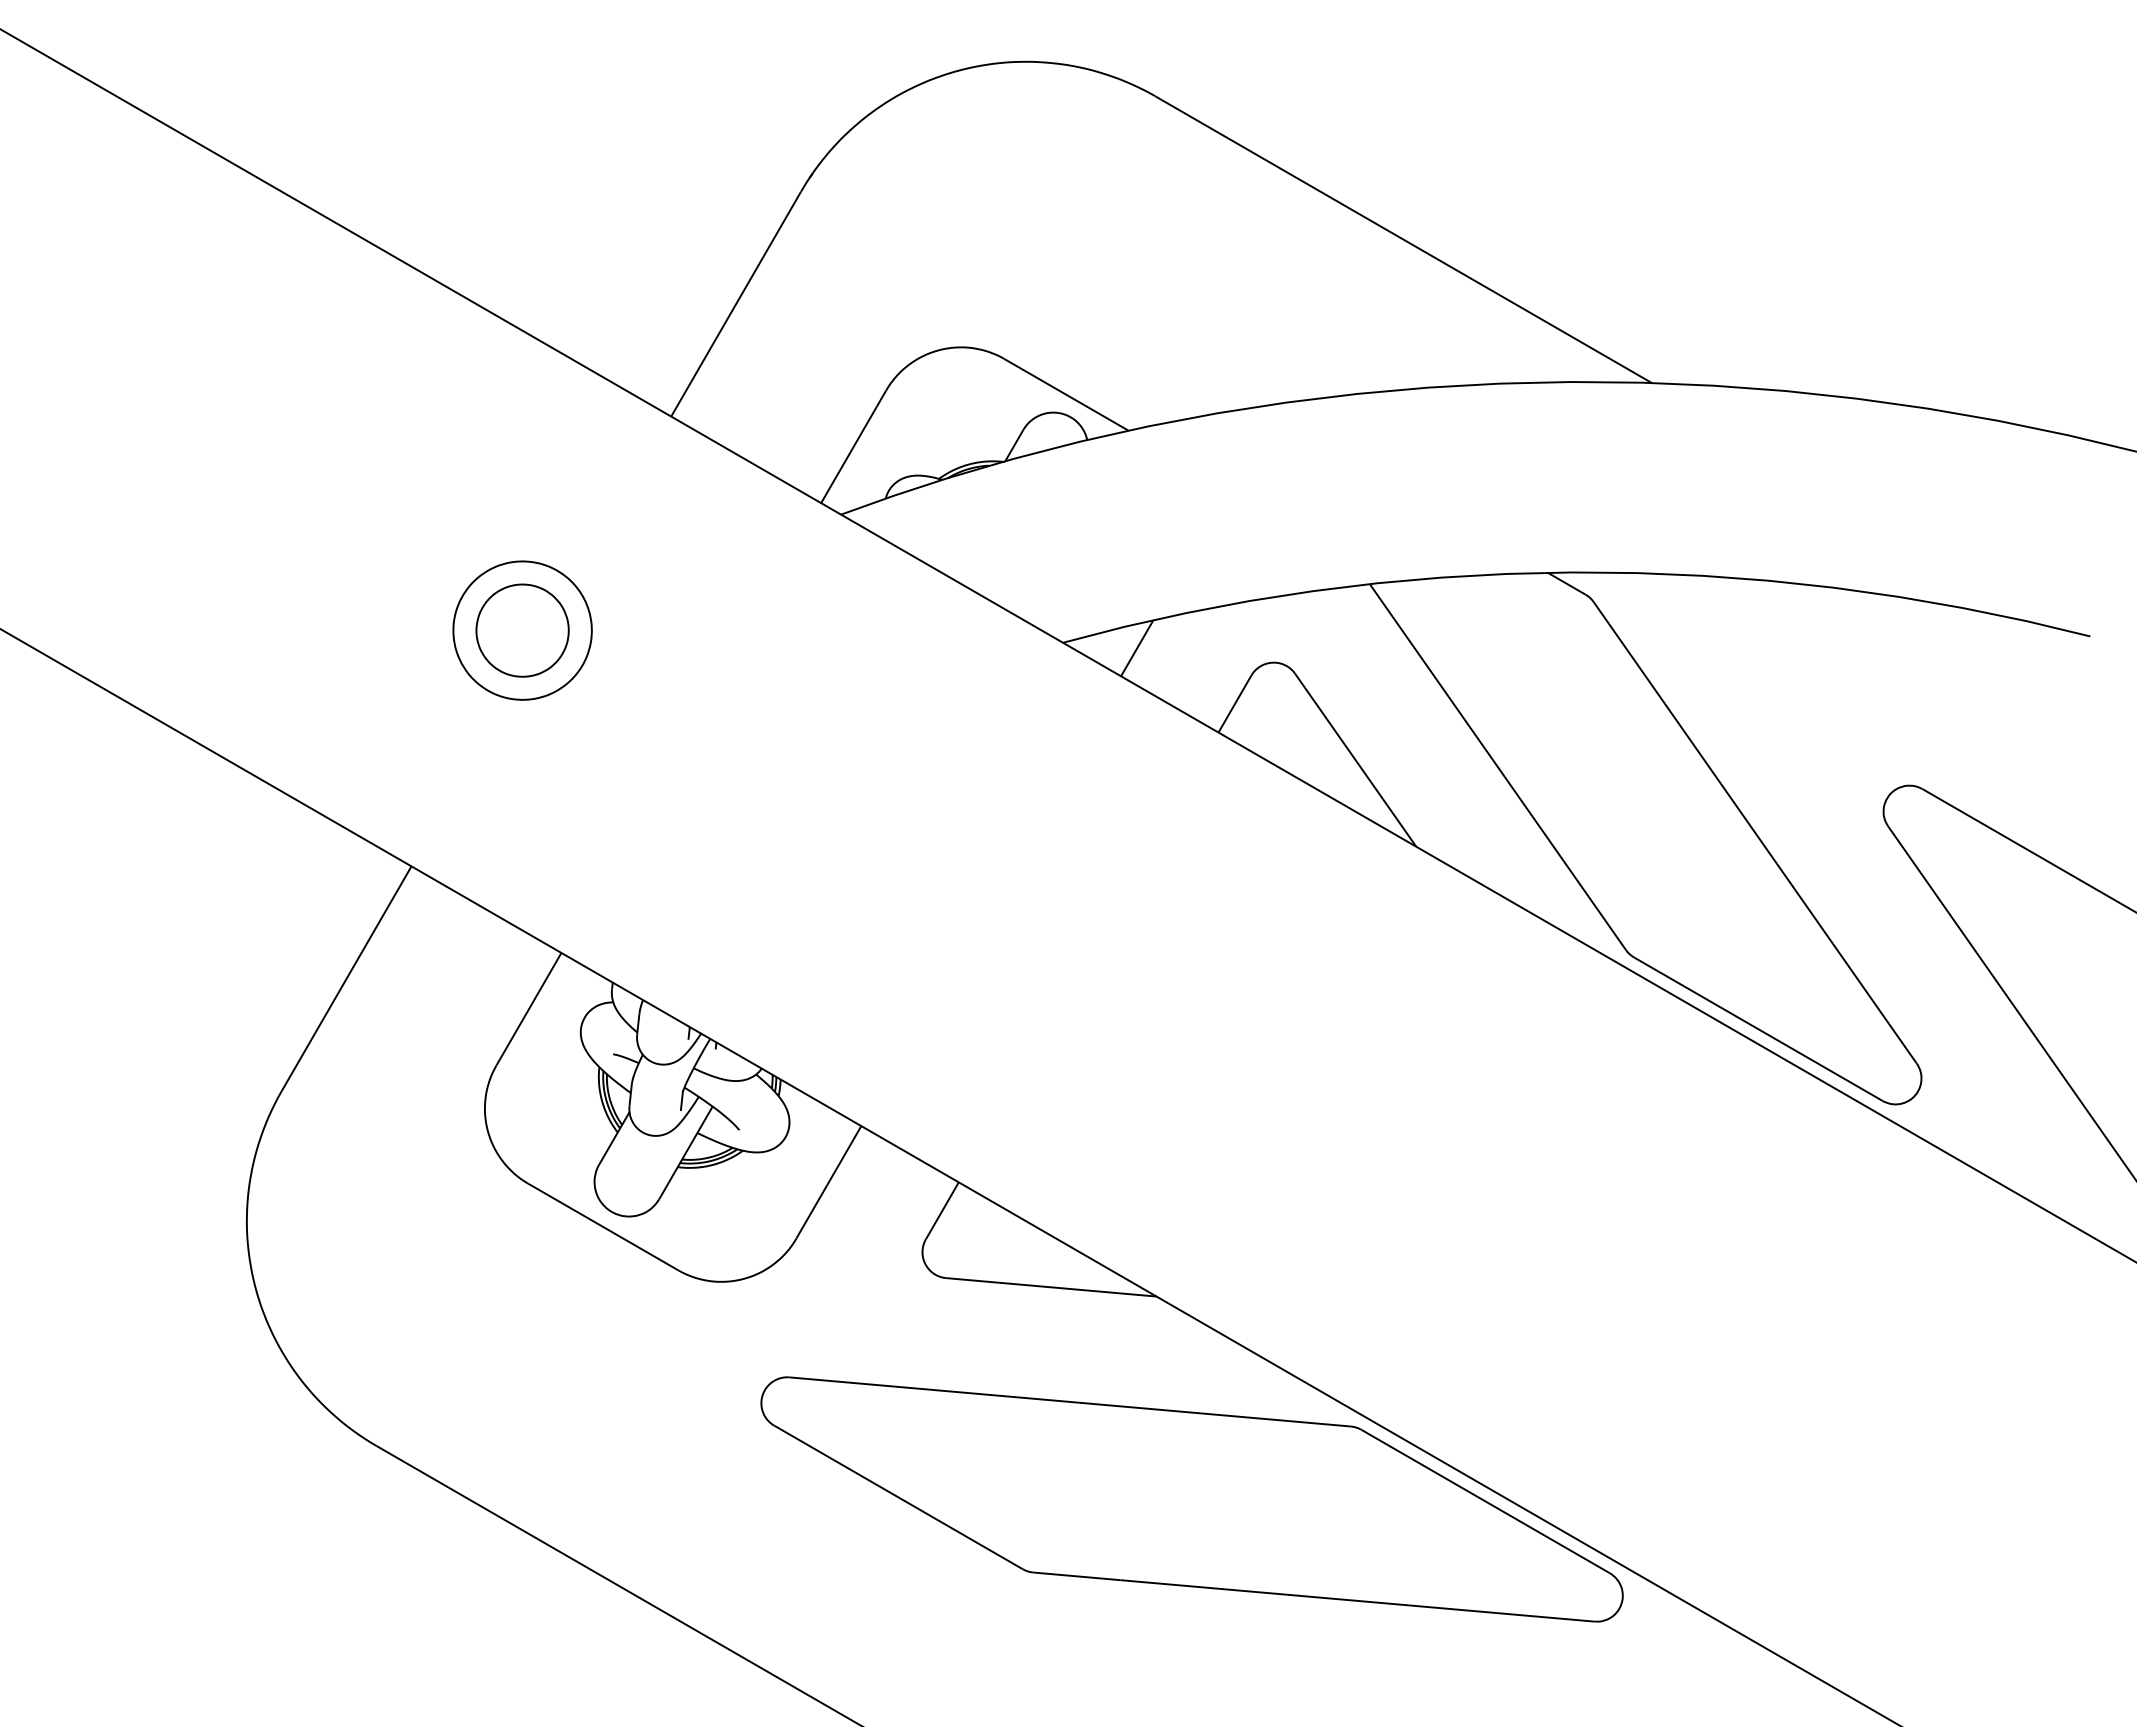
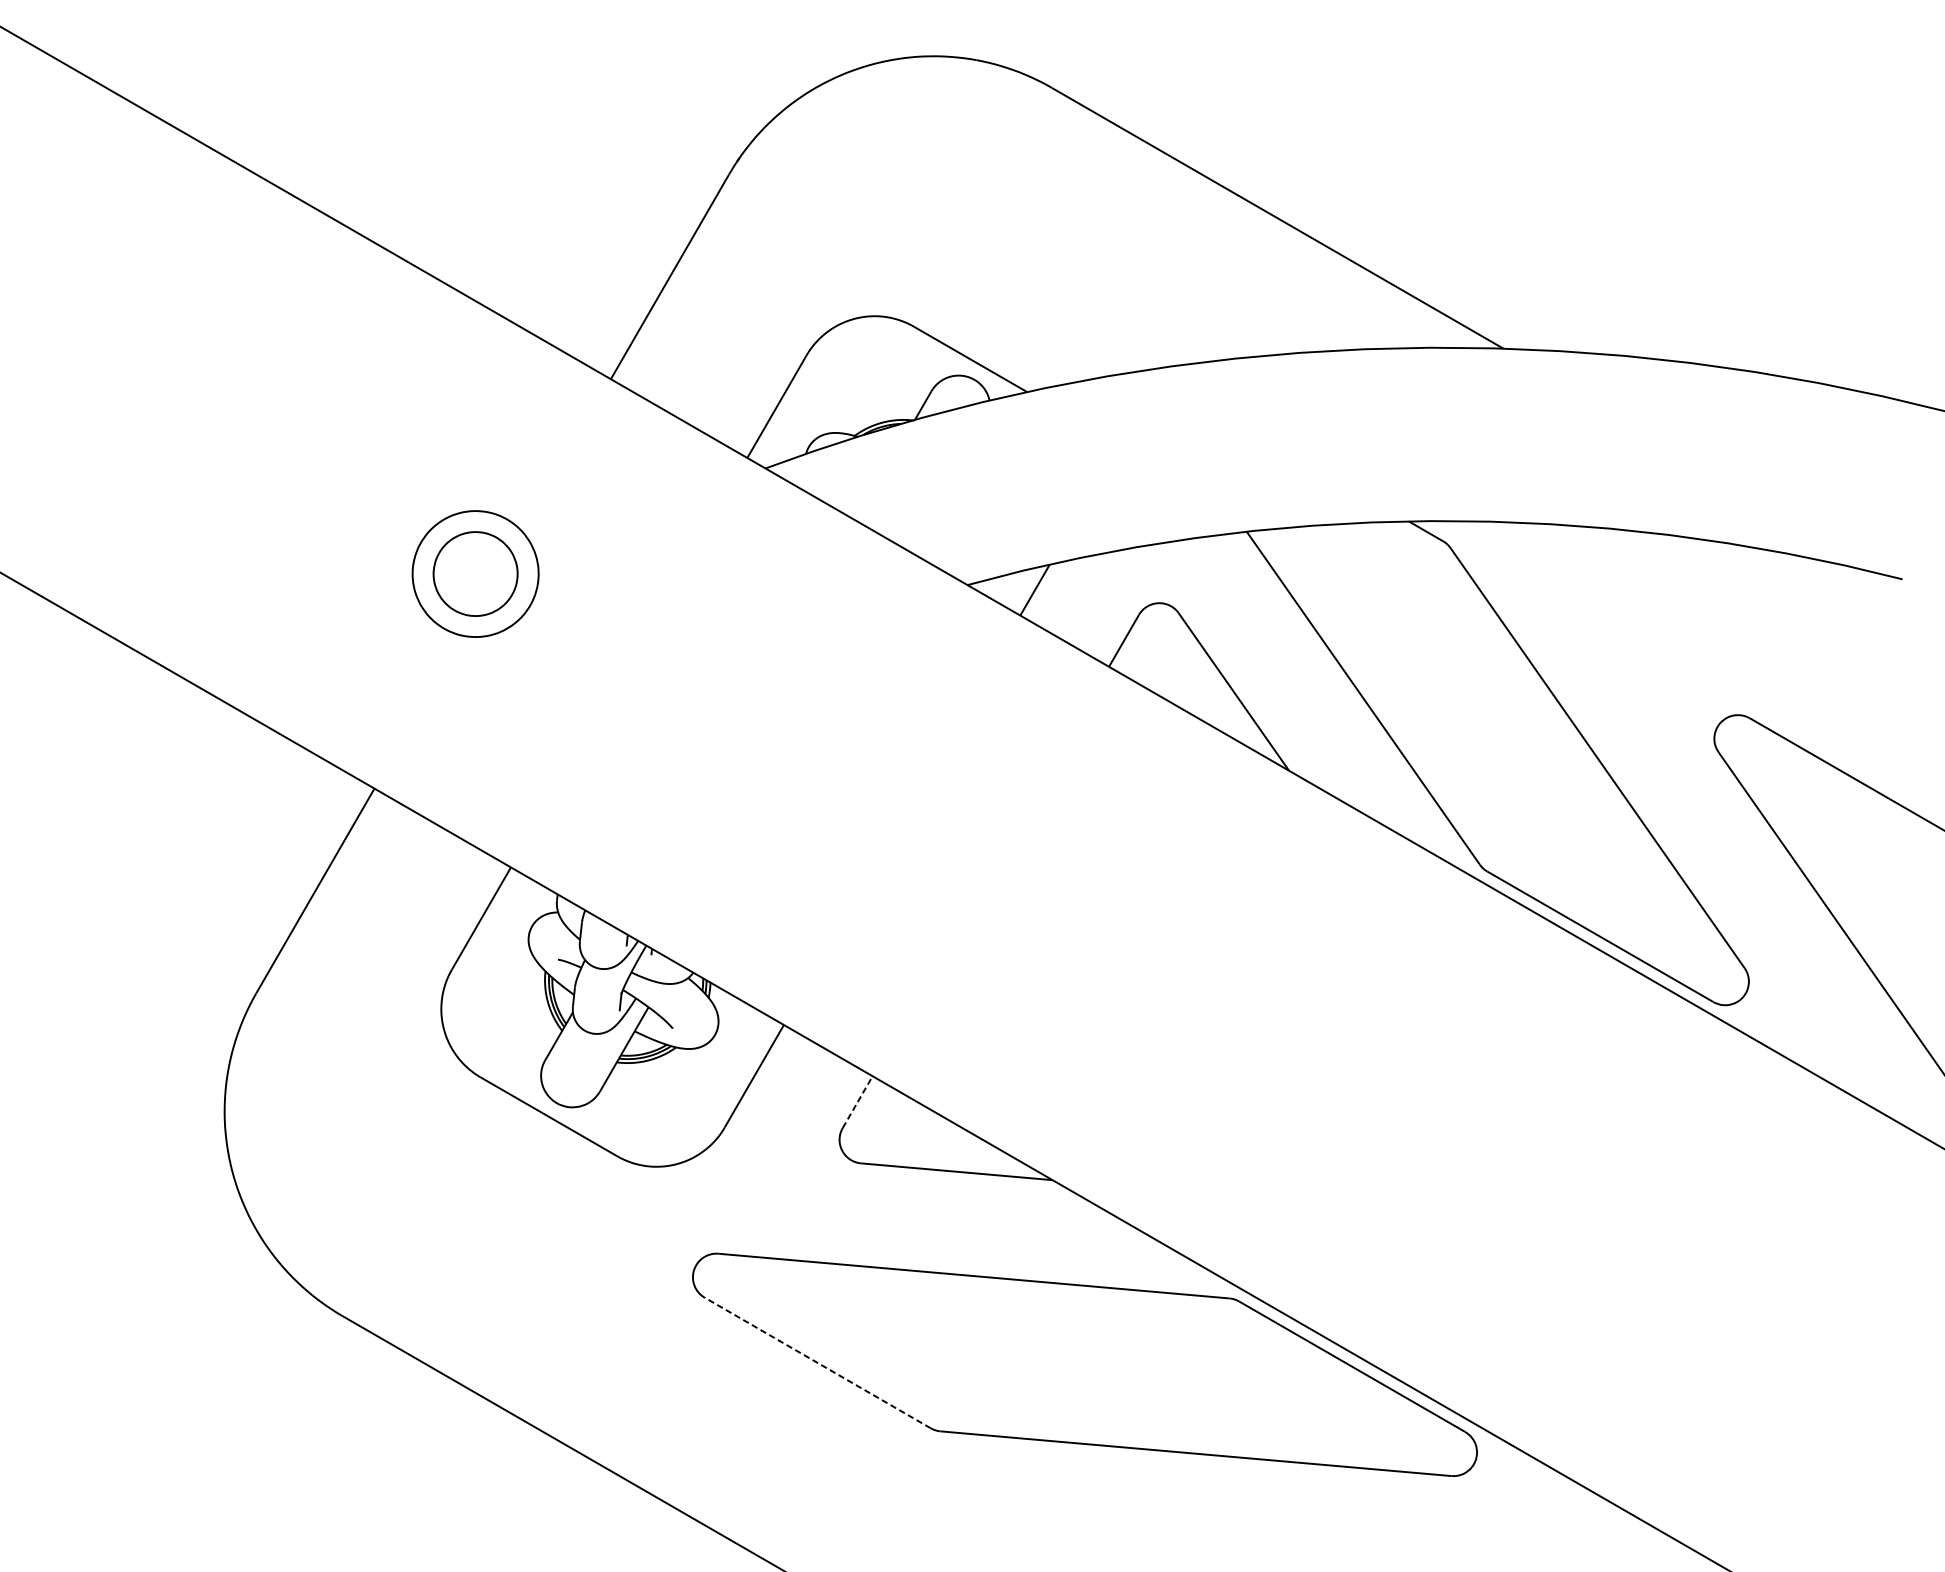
line: (942, 1210) -> (857, 1101), solid -> dashed
line: (898, 1497) -> (817, 1363), solid -> dashed

